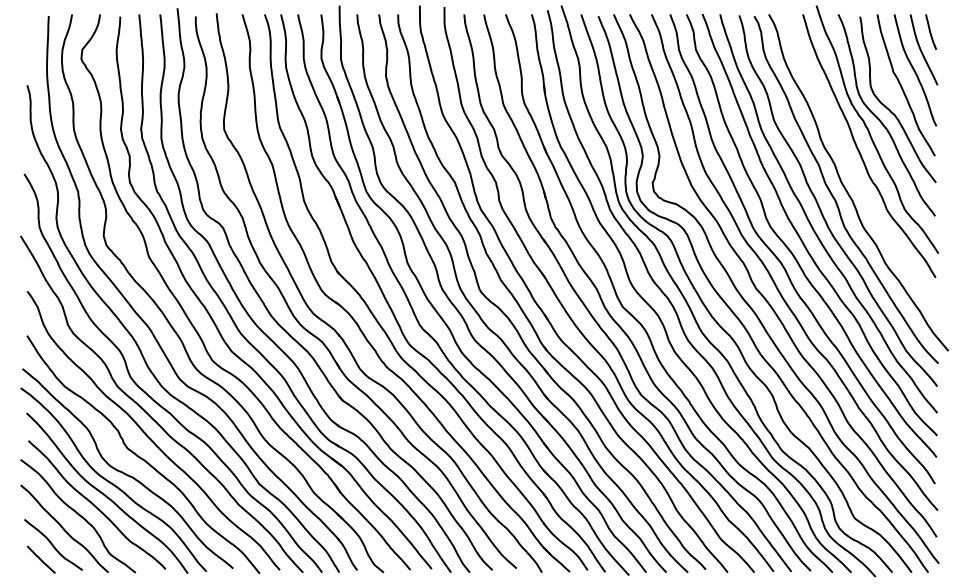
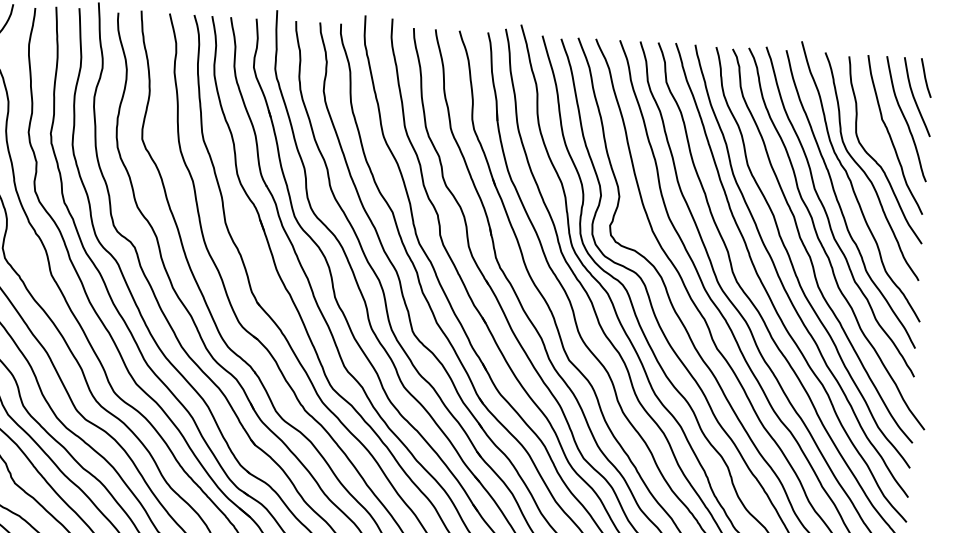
curve: (850, 163) -> (829, 217), added

